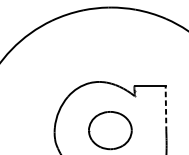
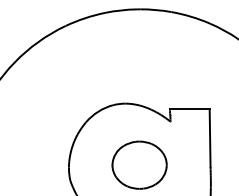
line: (166, 109) -> (210, 138), dashed -> solid

